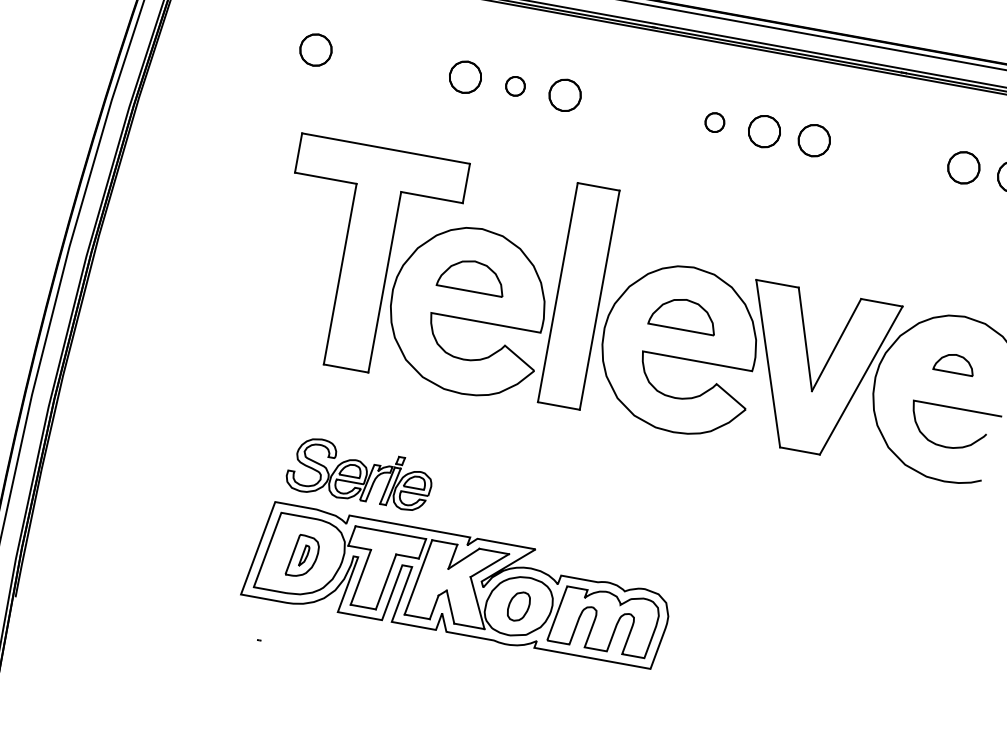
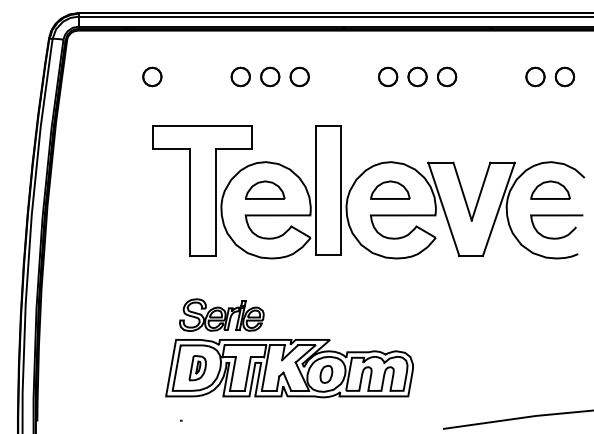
part: (515, 85) -> (270, 76), size x1.67
part: (715, 121) -> (388, 76), size x1.67
part: (954, 362) -> (550, 189), size x1.67

